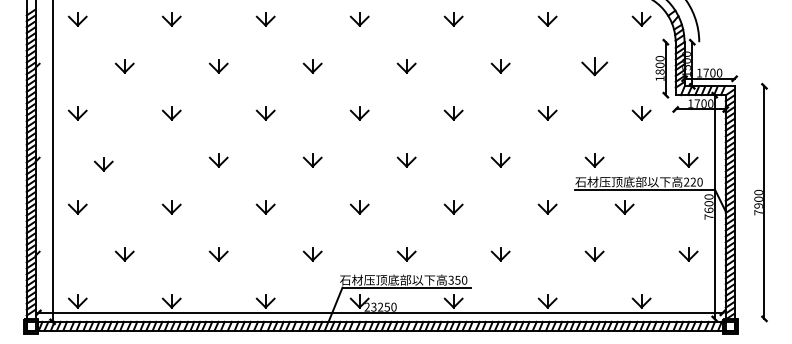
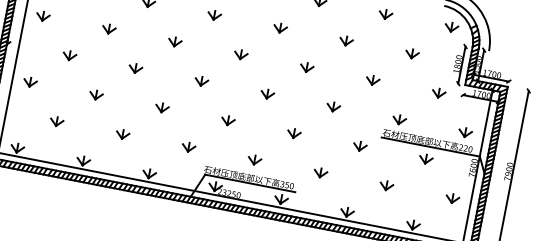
part: (594, 66) -> (412, 53), size x0.71
part: (103, 164) -> (69, 55), moved
part: (624, 207) -> (425, 159), moved

